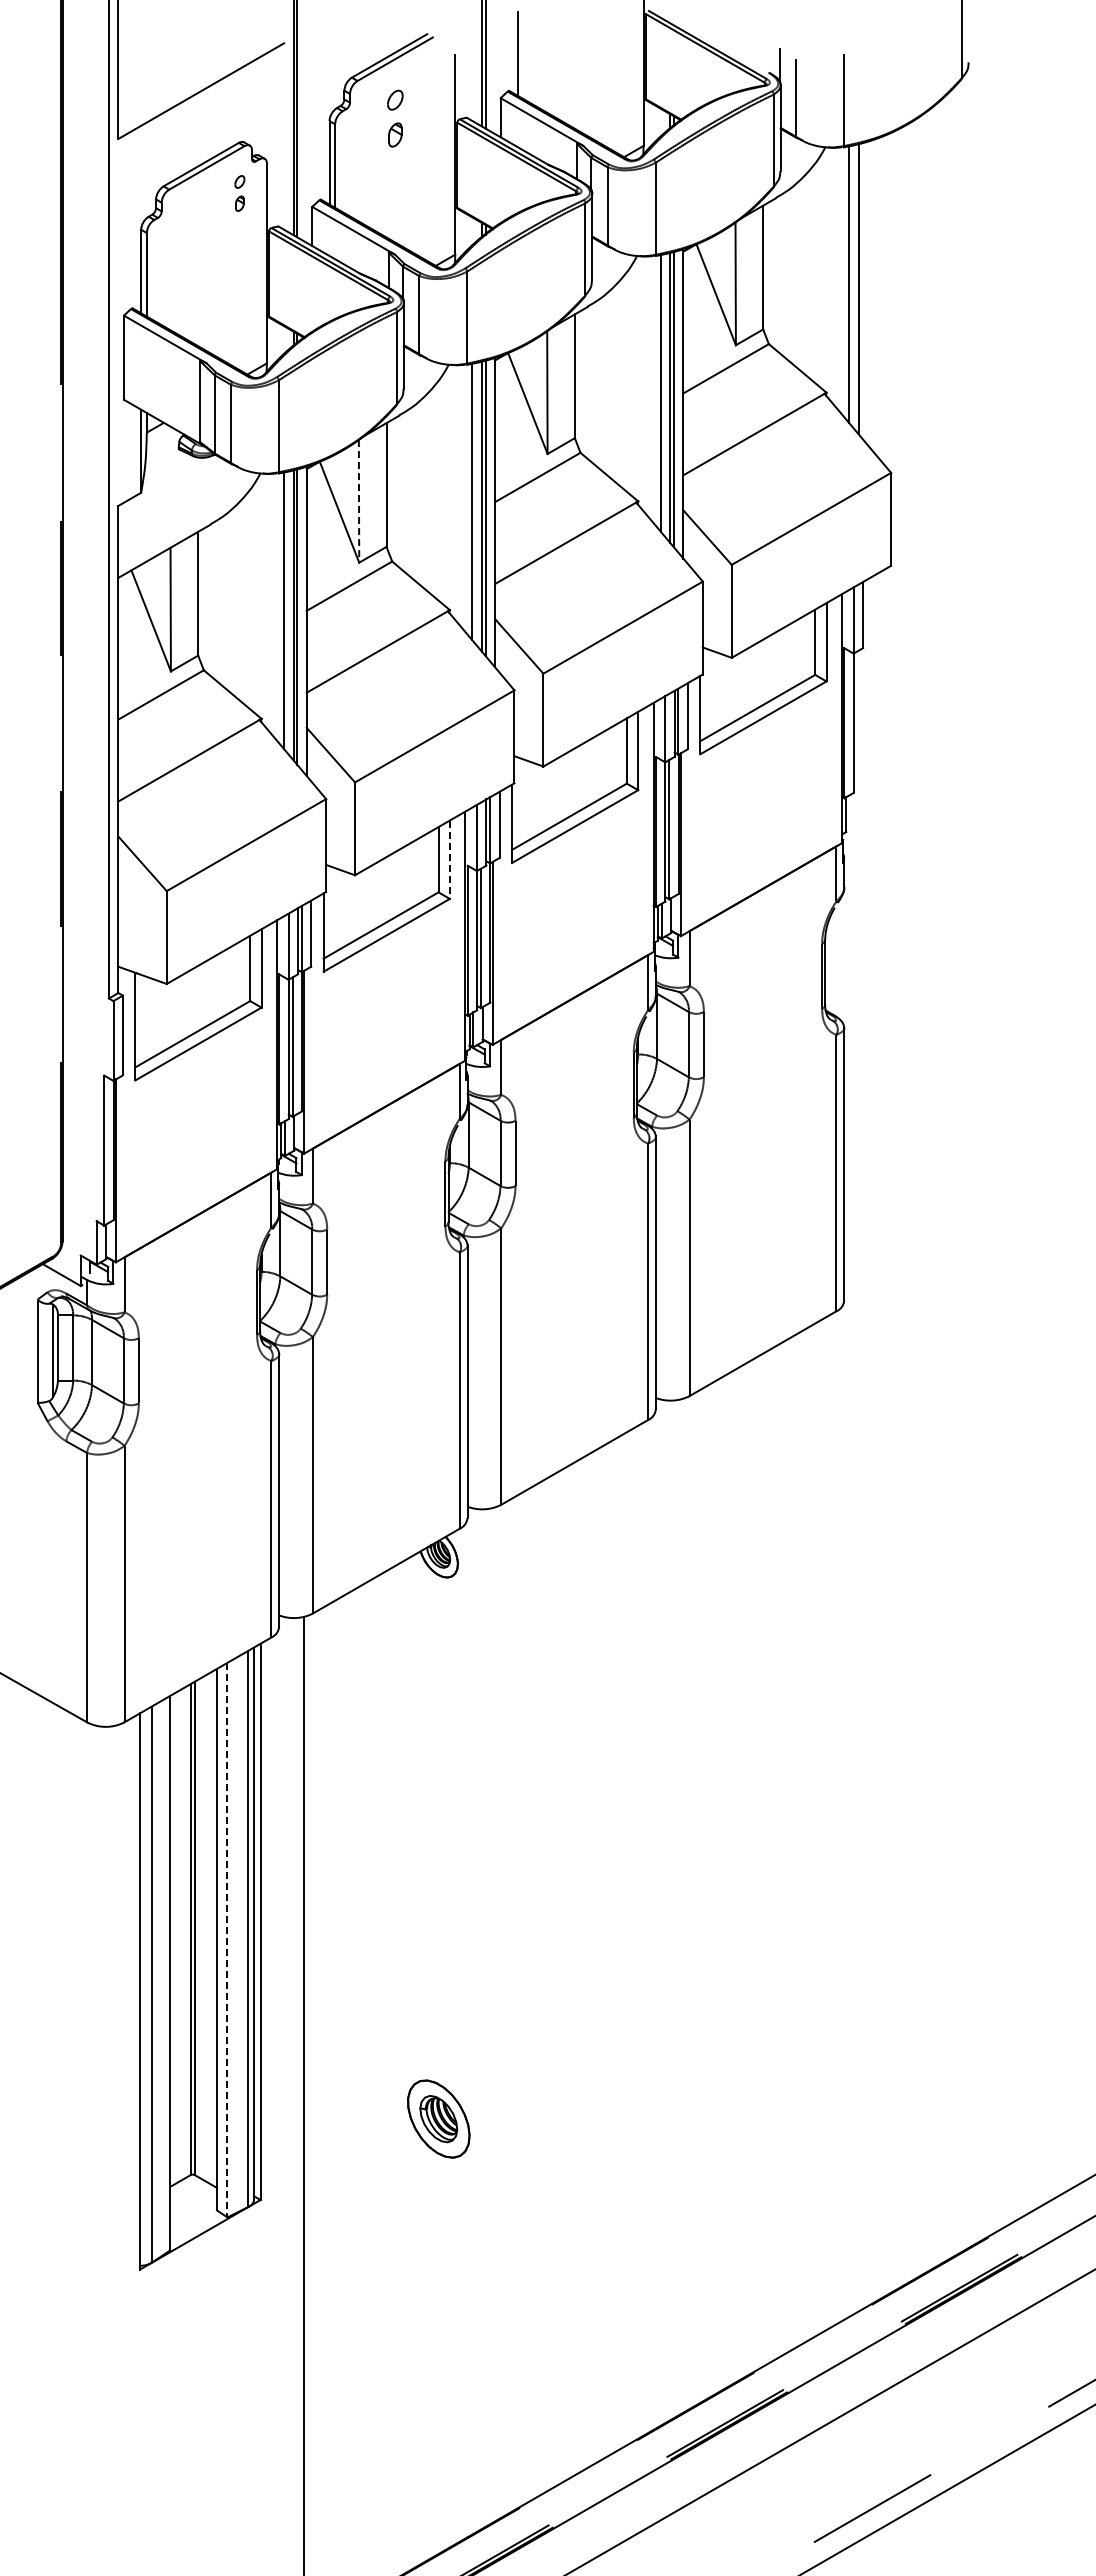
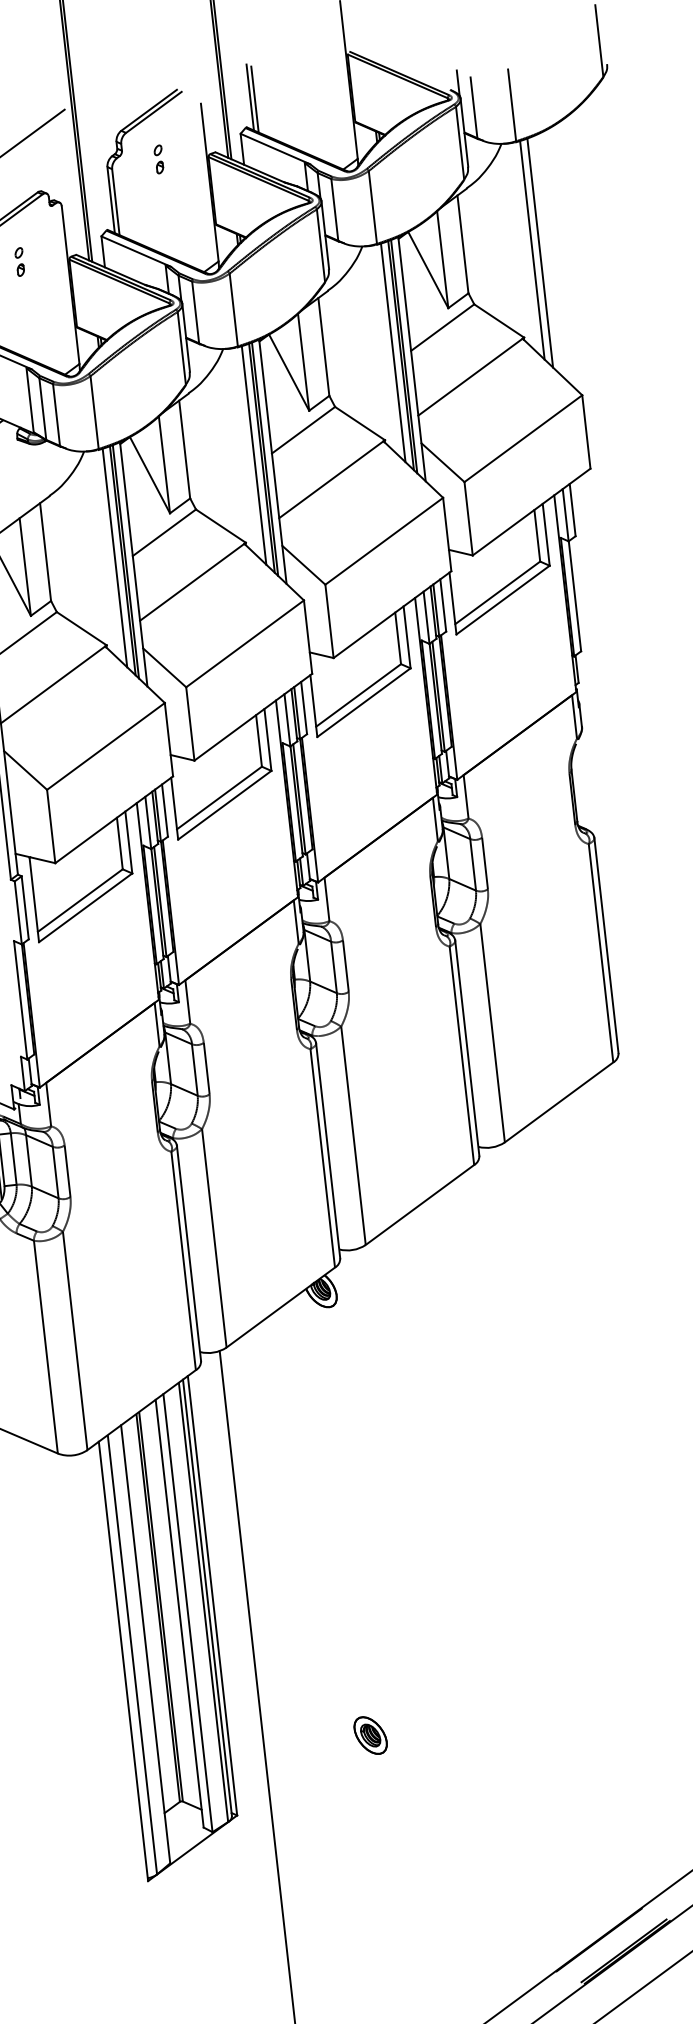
line: (523, 57) -> (255, 99), added
part: (394, 118) -> (158, 159), size x0.62
part: (239, 193) -> (19, 262), moved
line: (359, 501) -> (164, 464), dashed -> solid
line: (449, 860) -> (267, 740), dashed -> solid
line: (227, 1940) -> (188, 1613), dashed -> solid
part: (438, 2118) -> (370, 1735), size x0.62

